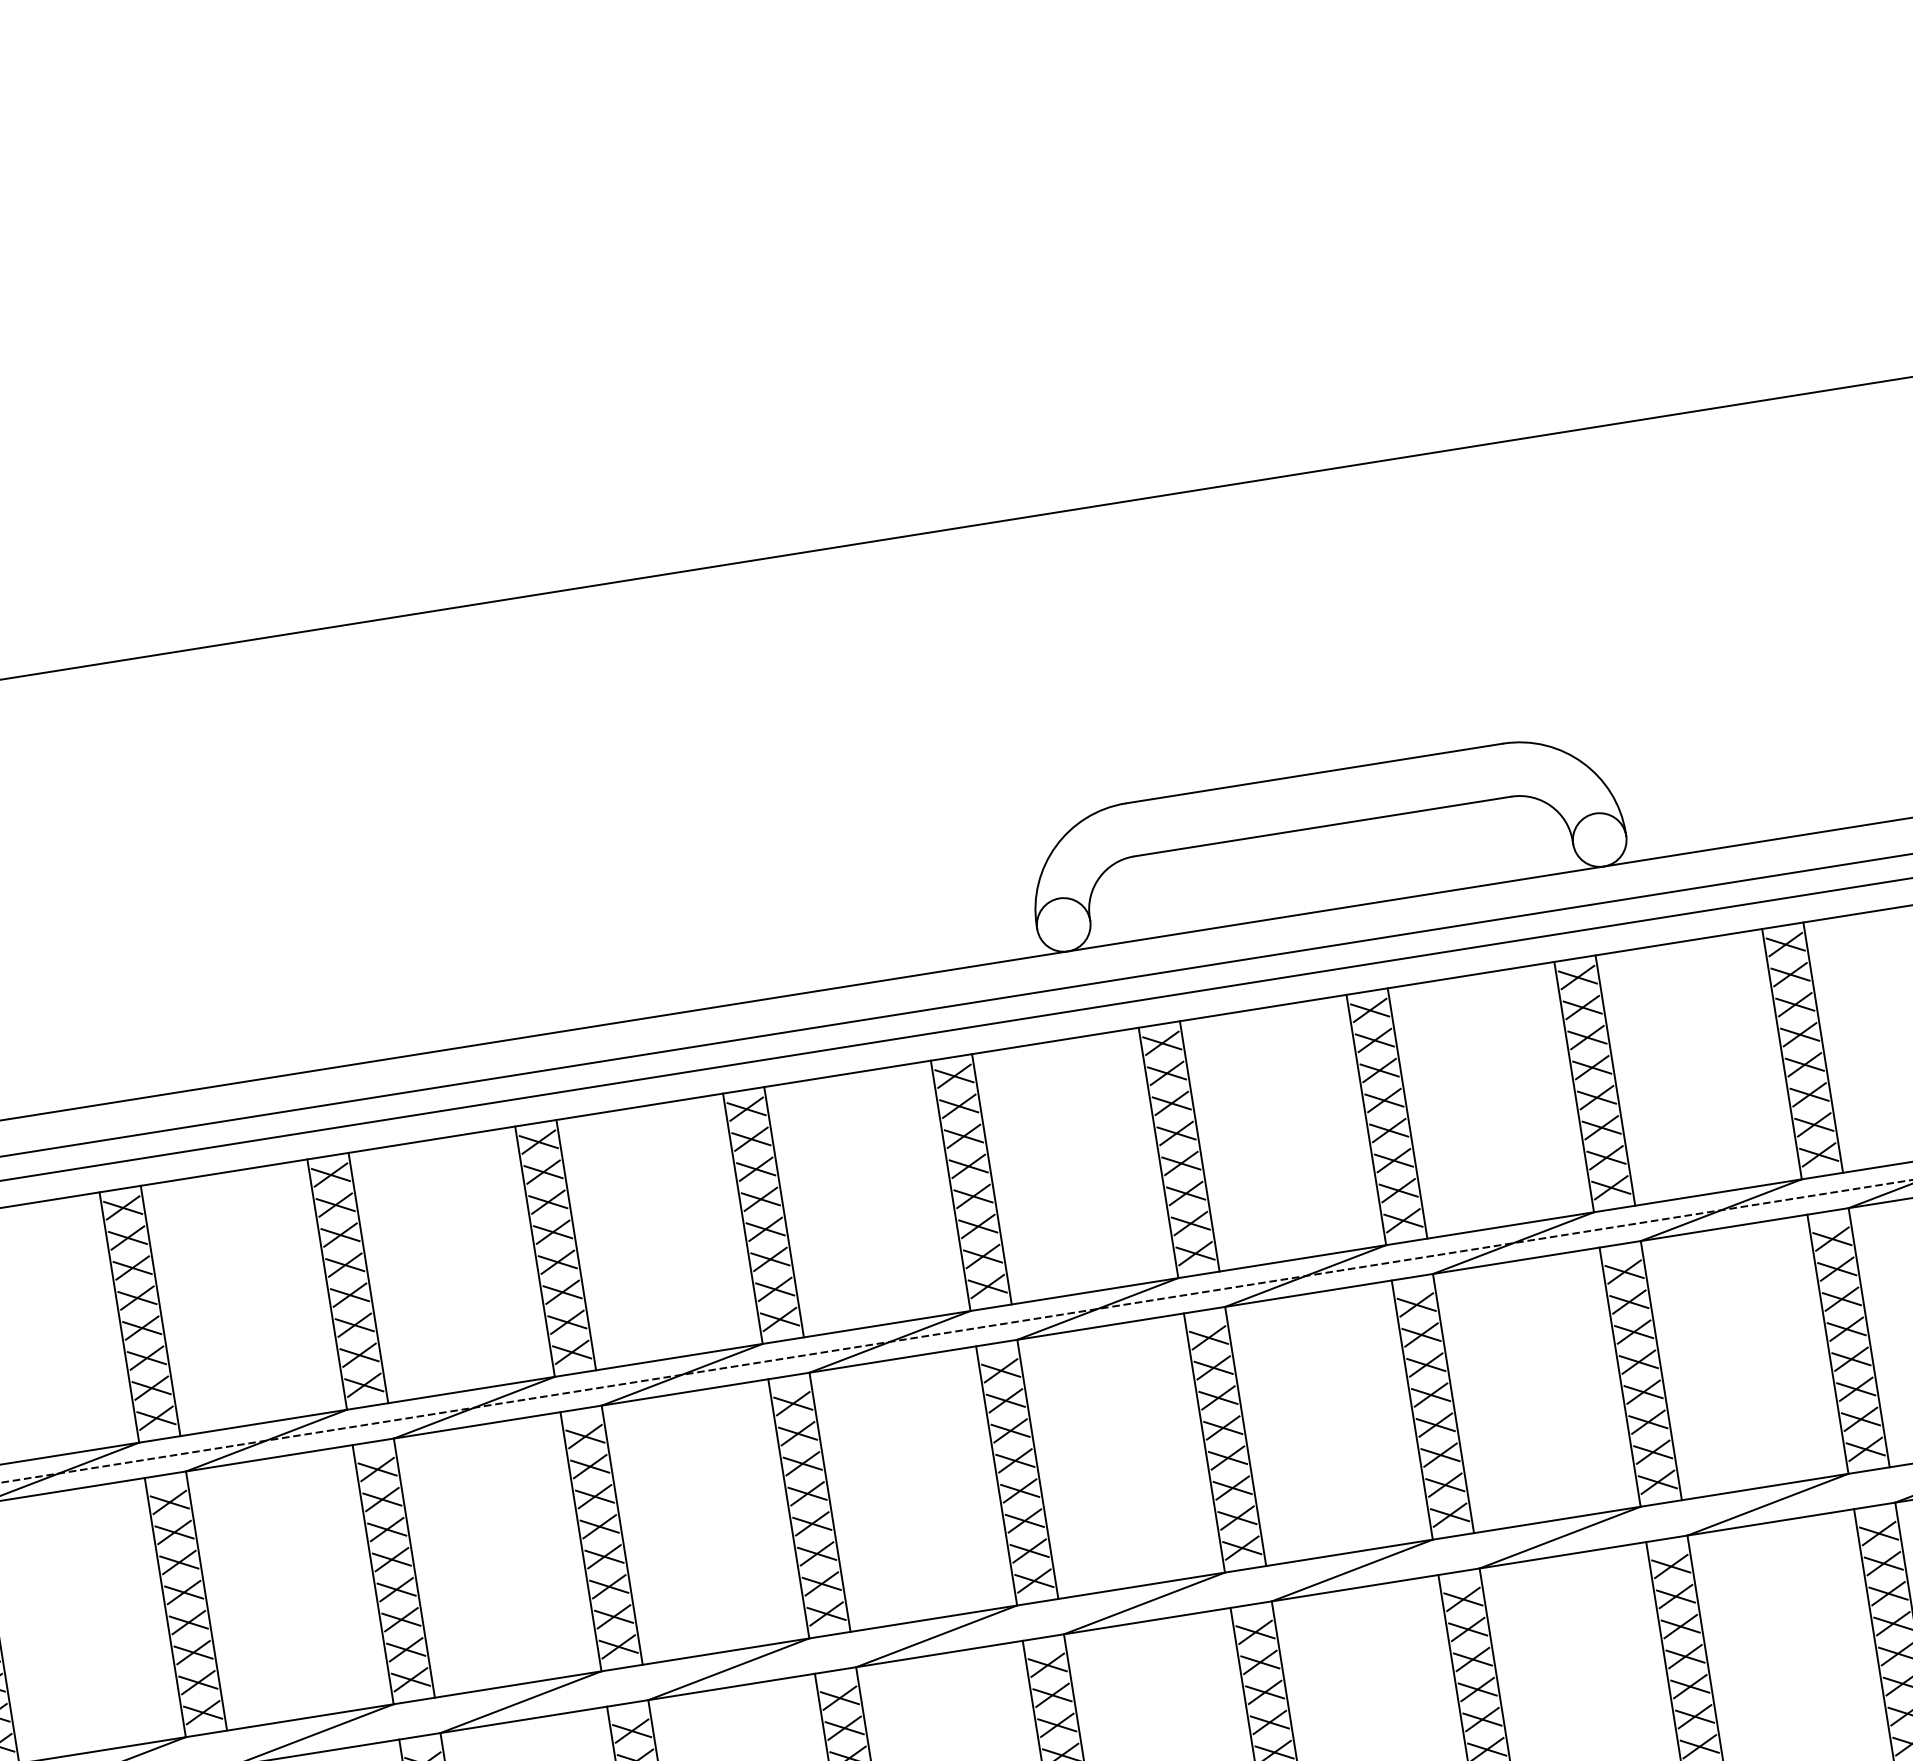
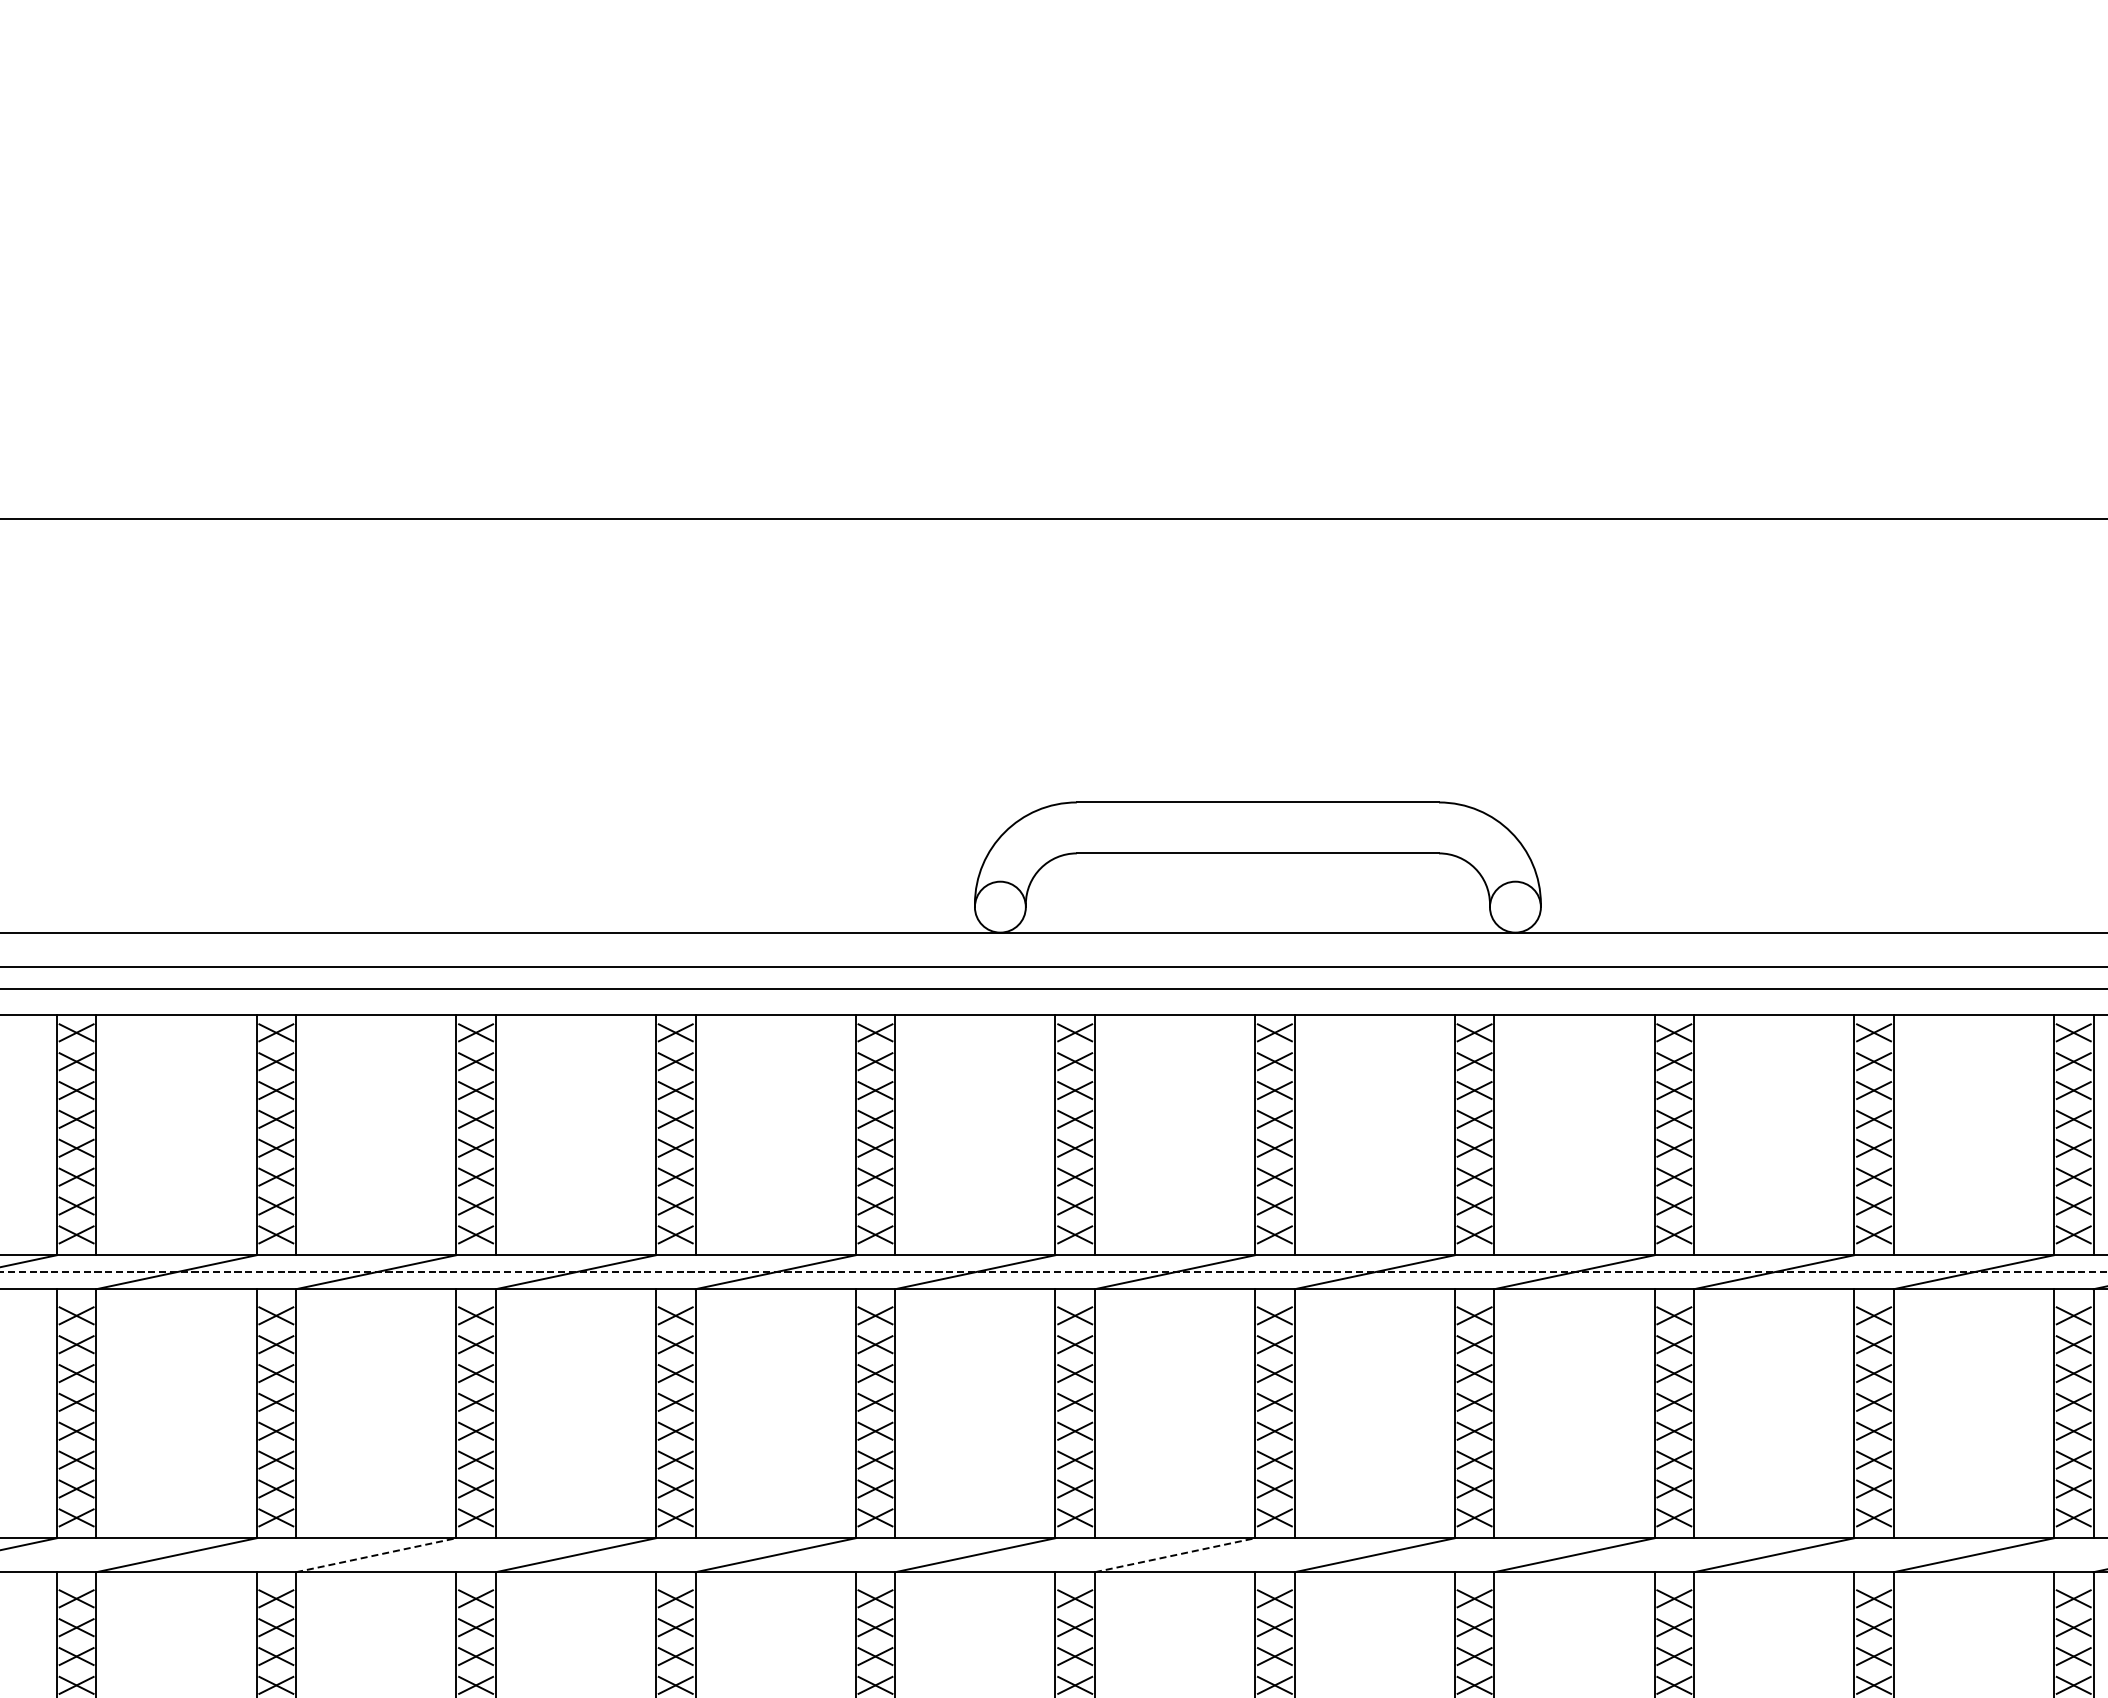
line: (1352, 1570) -> (1175, 1555), solid -> dashed
line: (521, 1702) -> (376, 1555), solid -> dashed

